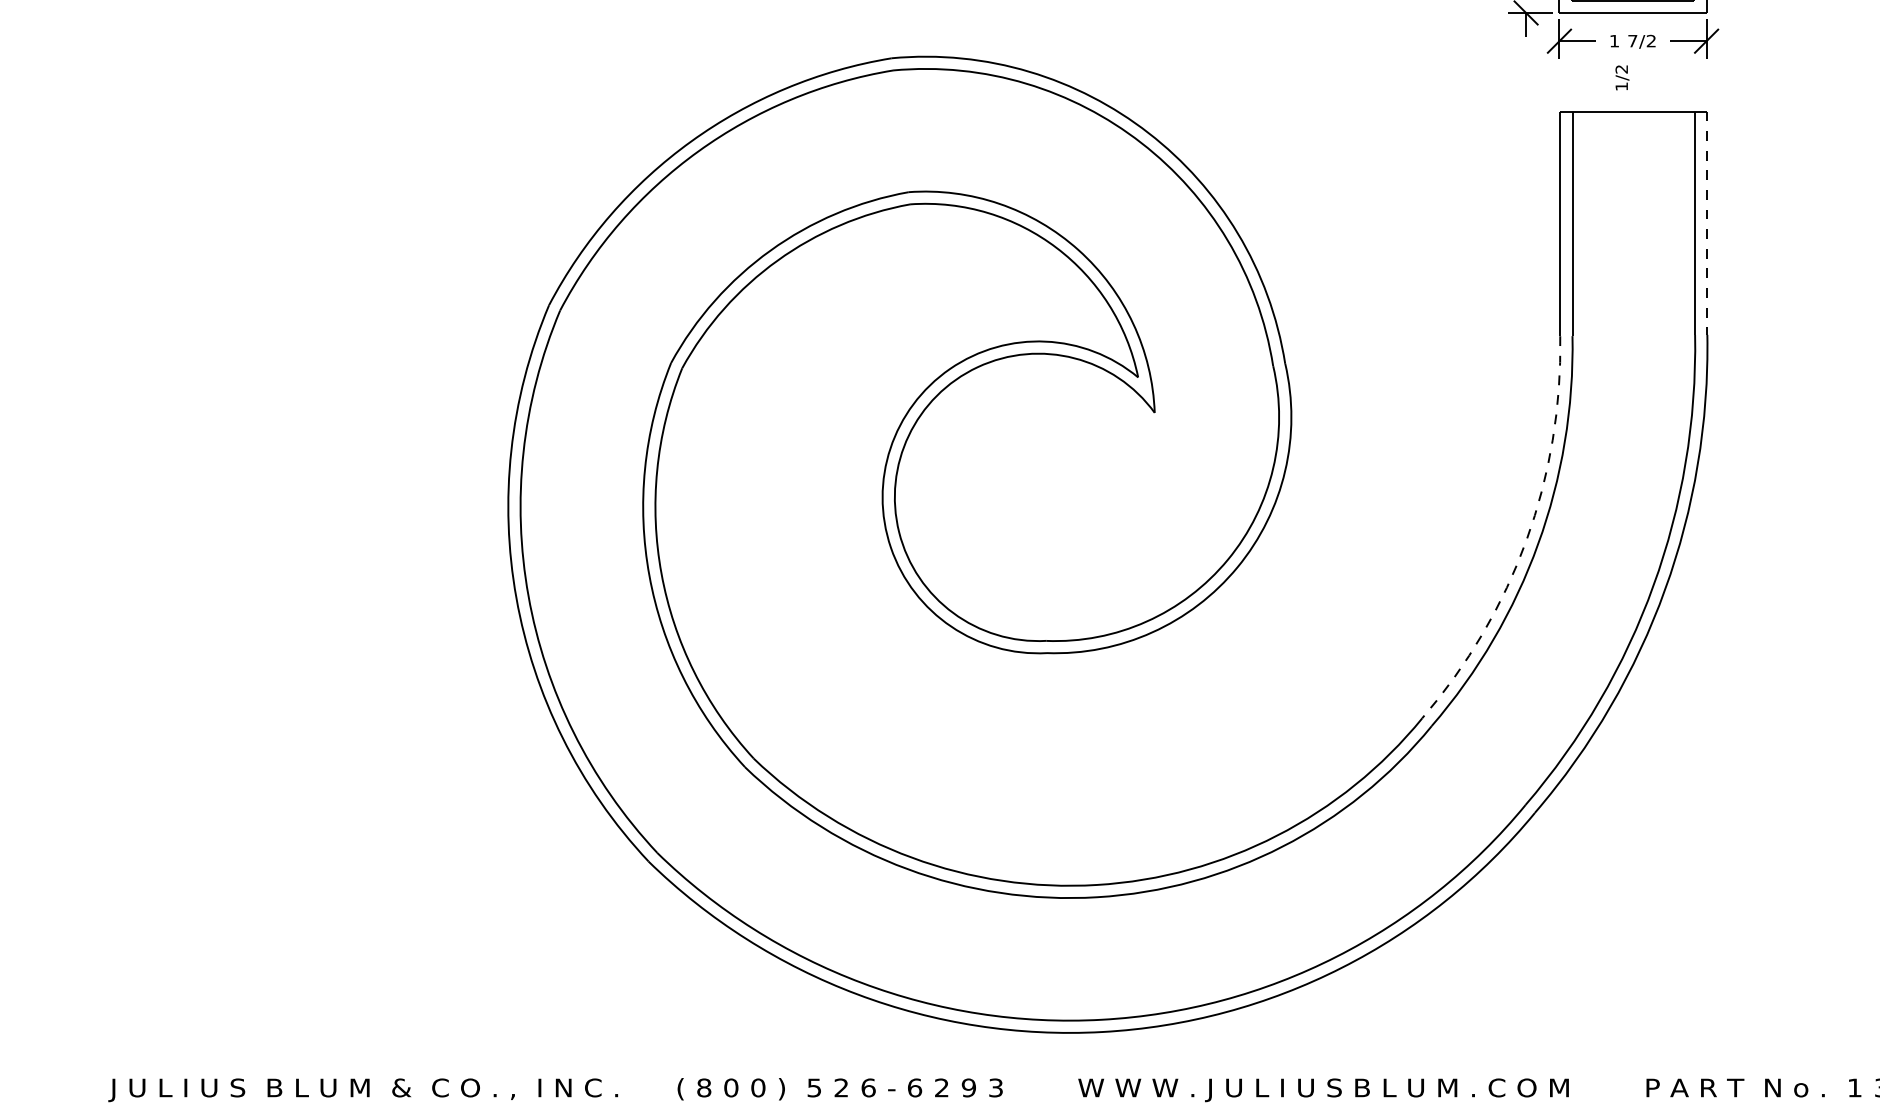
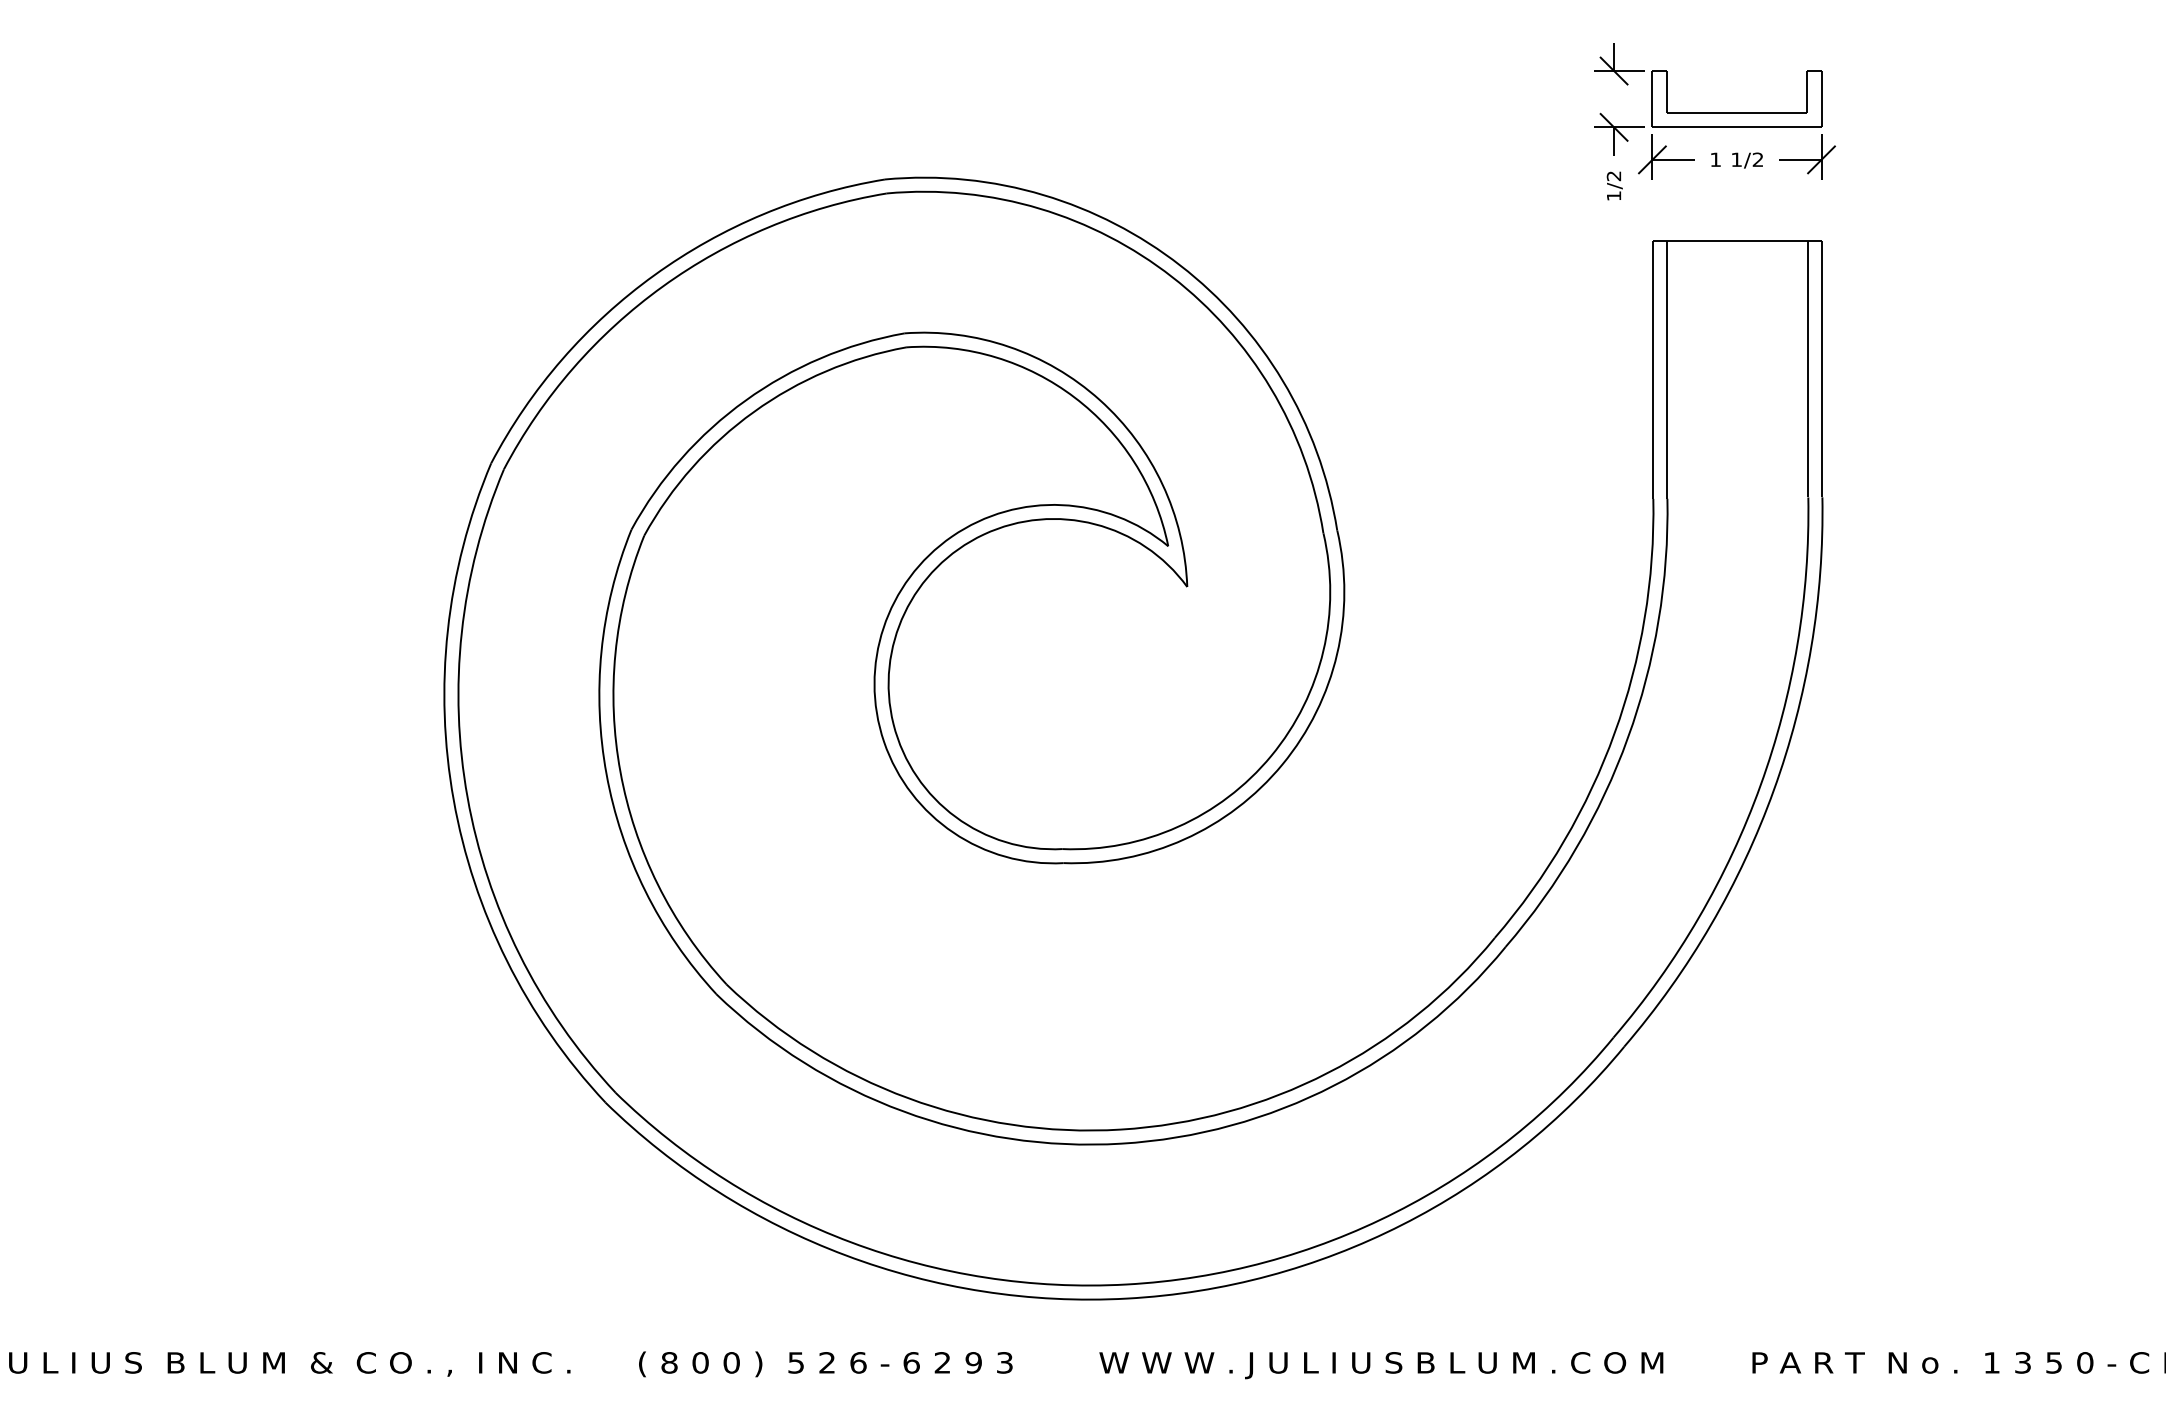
text: (1632, 40) -> (1736, 159), 7/2 -> 1/2
text: (1622, 77) -> (1614, 185), moved
line: (1707, 223) -> (1822, 369), dashed -> solid
arc: (1526, 540) -> (1614, 733), dashed -> solid

